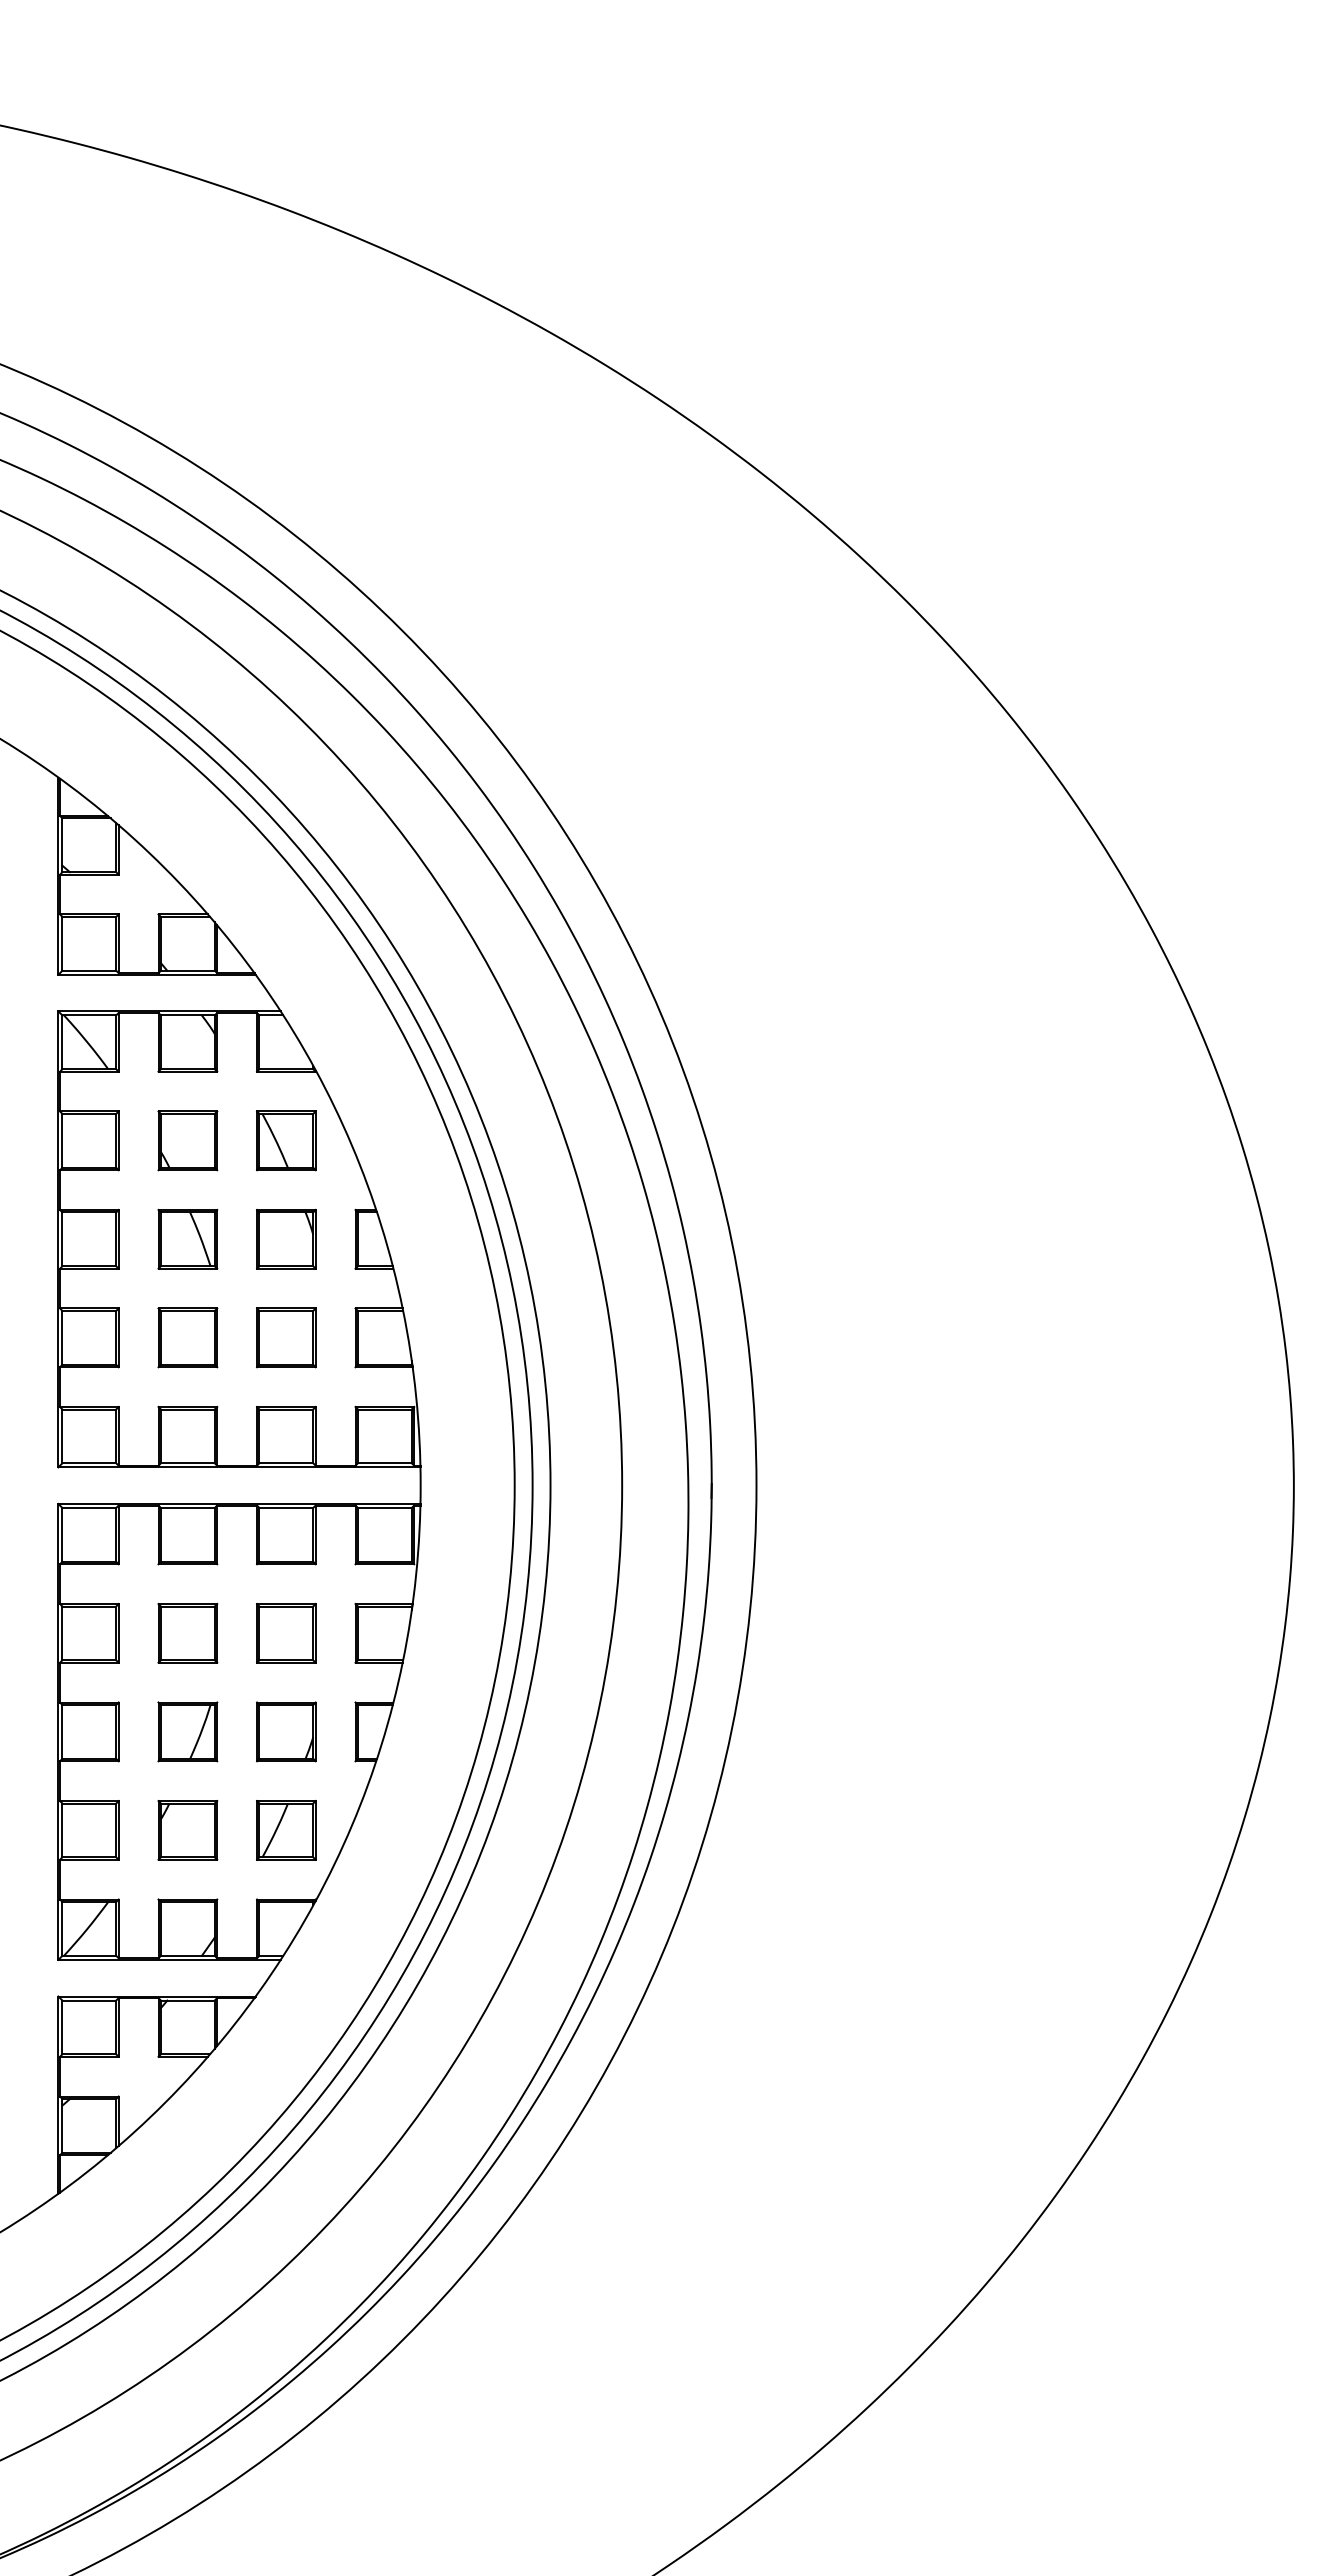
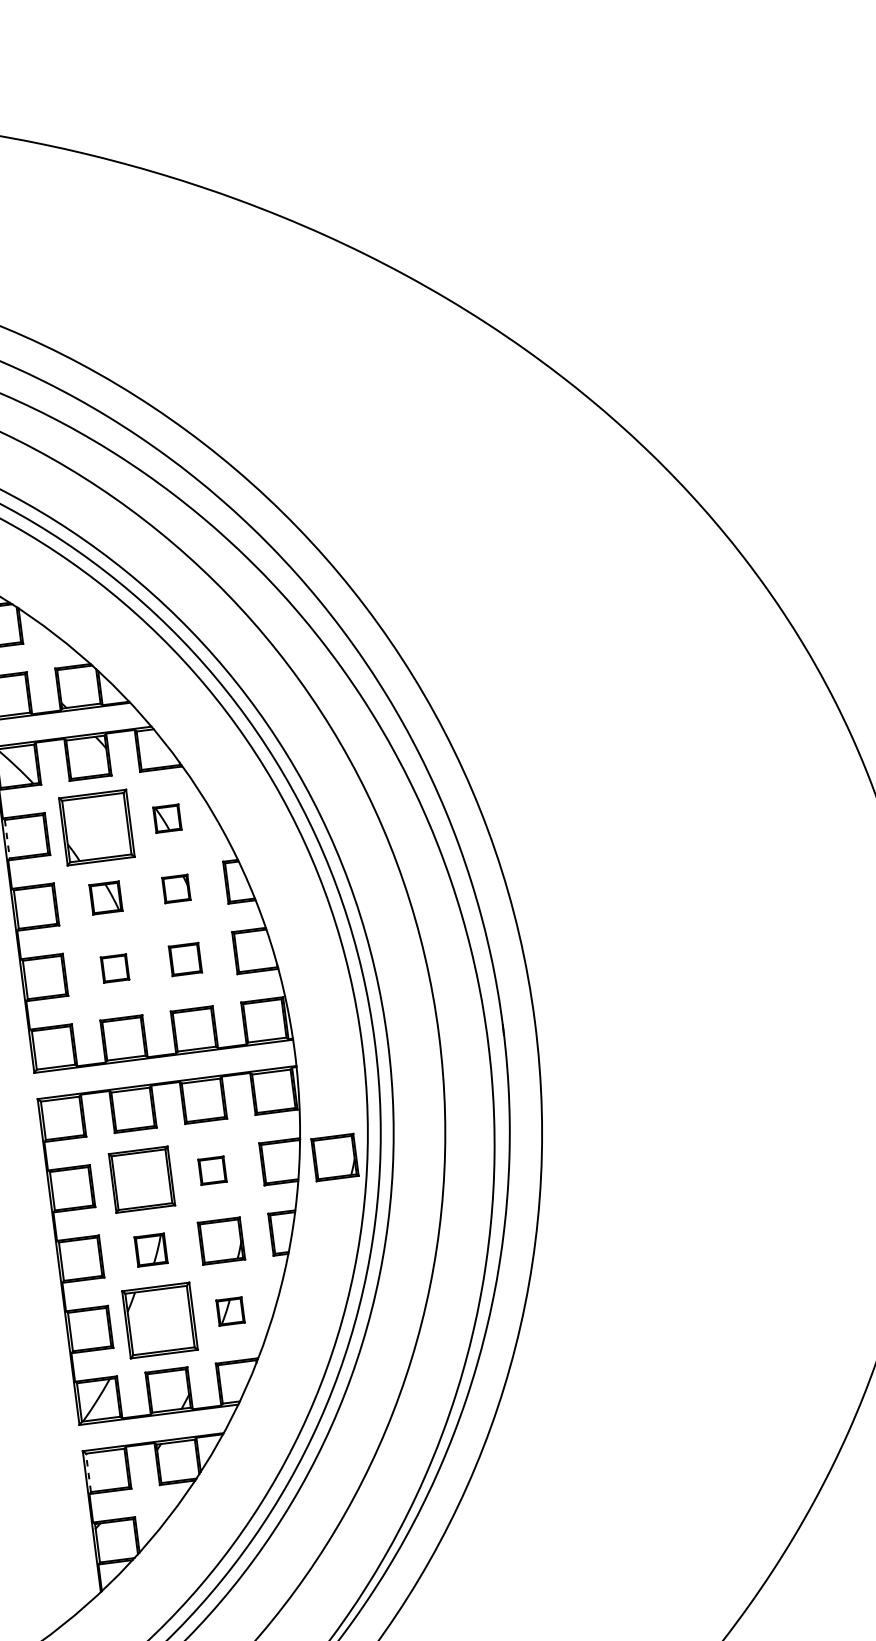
line: (62, 1140) -> (7, 838), solid -> dashed
part: (187, 1140) -> (96, 827), size x1.6
part: (286, 1140) -> (167, 818), size x0.6
part: (187, 1238) -> (105, 897), size x0.7
part: (286, 1238) -> (176, 888), size x0.6
part: (187, 1337) -> (114, 968), size x0.6
part: (286, 1337) -> (185, 959), size x0.7
part: (187, 1633) -> (141, 1179), size x1.4
part: (286, 1633) -> (212, 1170), size x0.6
part: (457, 1636) -> (335, 1157), added
part: (187, 1731) -> (150, 1249), size x0.7
part: (187, 1830) -> (159, 1320), size x1.6
part: (286, 1830) -> (230, 1311), size x0.6
line: (62, 2027) -> (88, 1472), solid -> dashed

